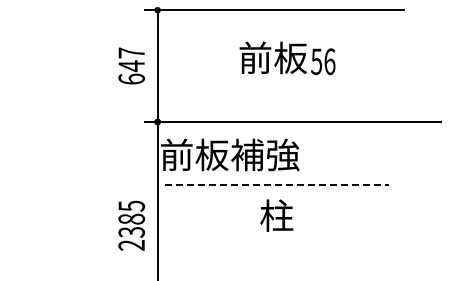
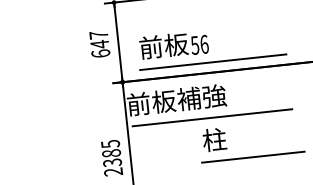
text: (287, 58) -> (174, 45), moved
line: (286, 107) -> (213, 62), added
line: (277, 184) -> (212, 117), dashed -> solid
line: (327, 245) -> (253, 157), added

